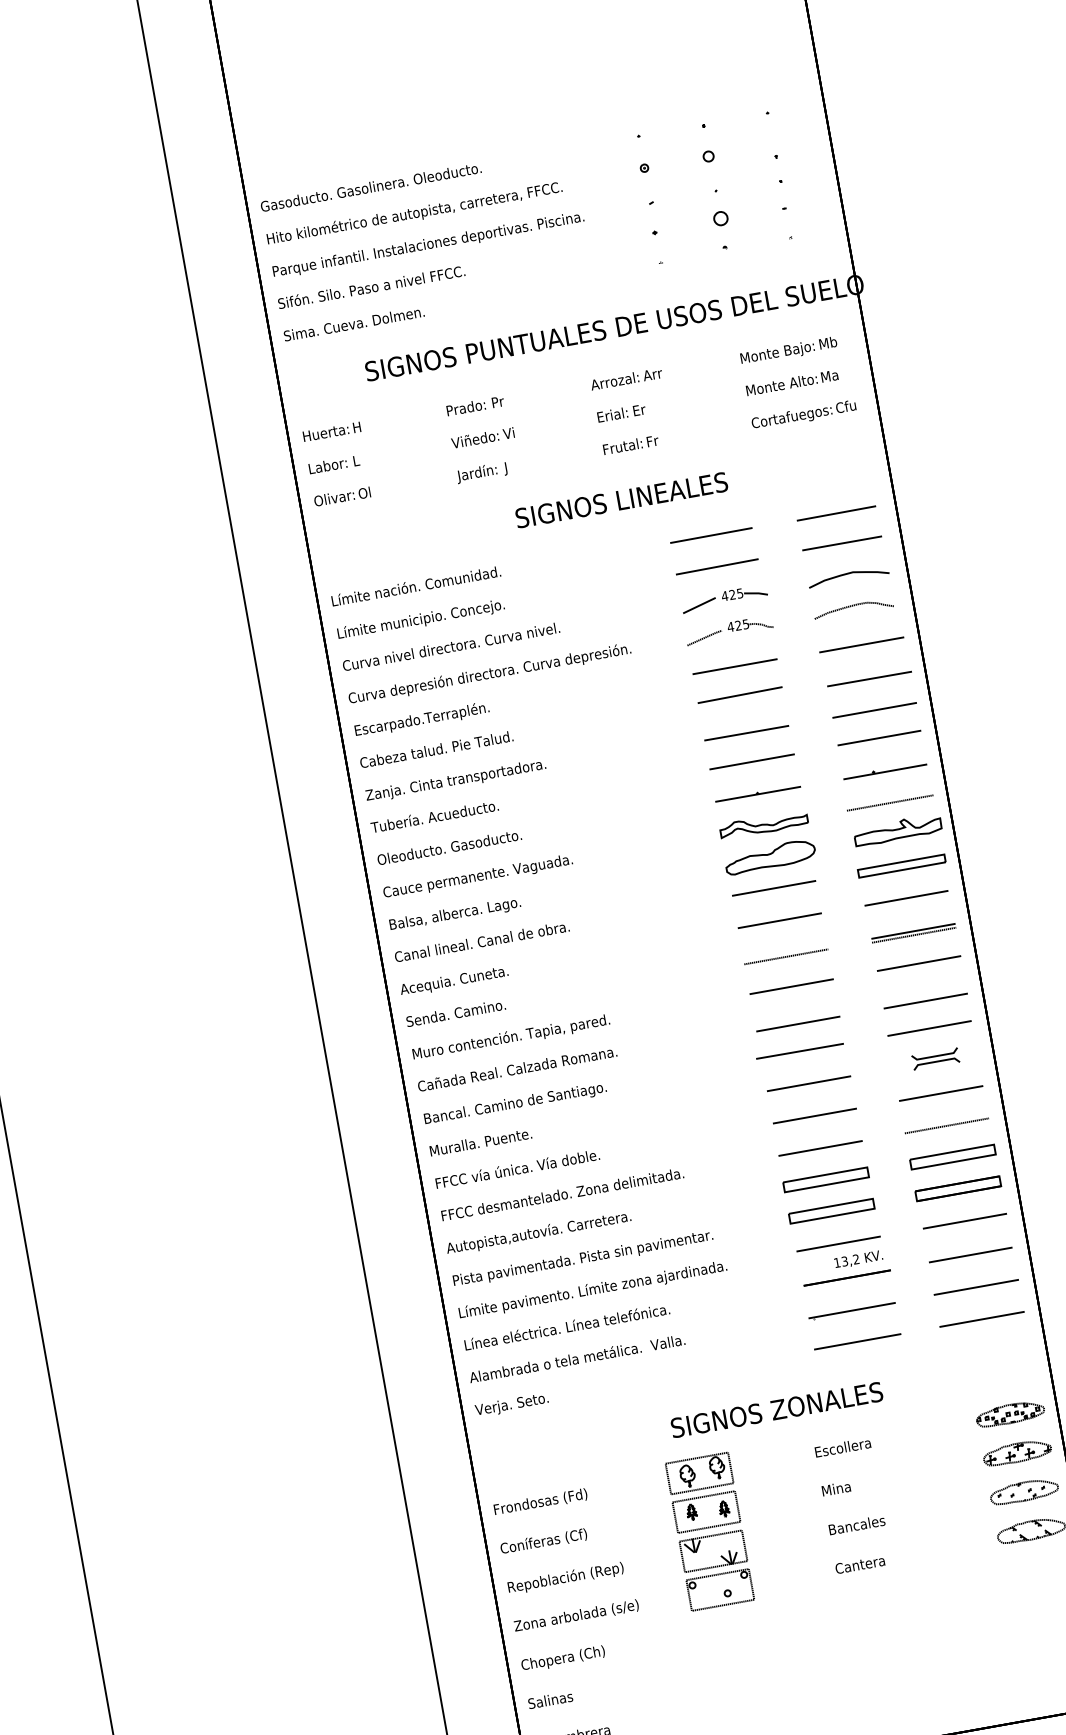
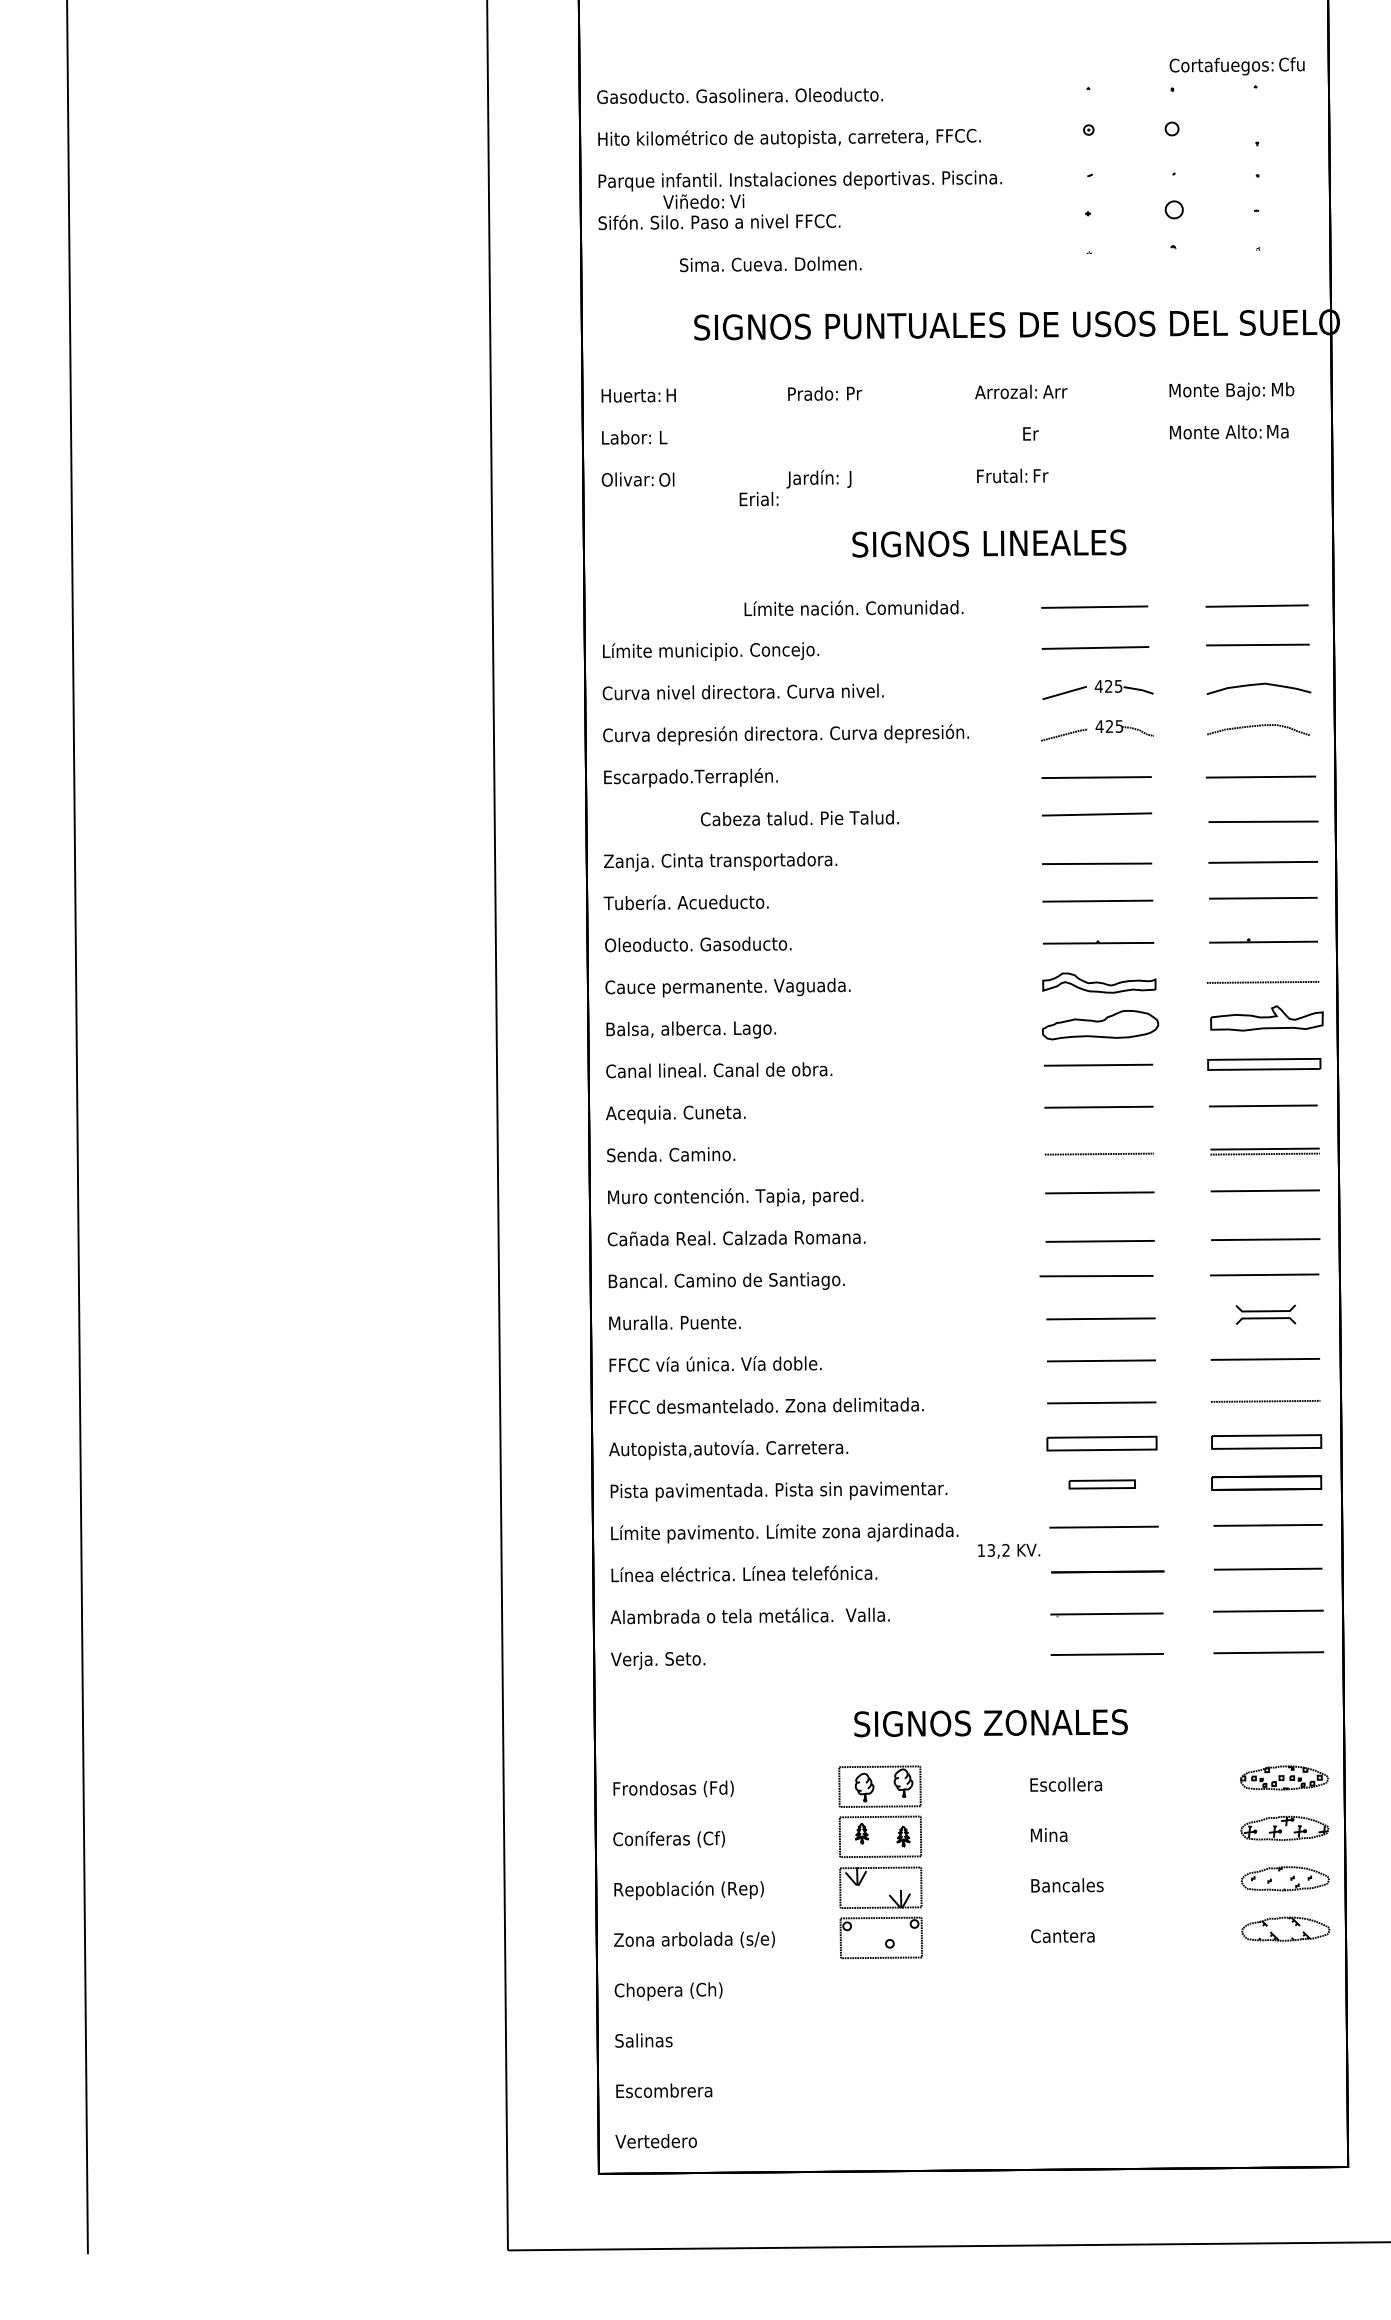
text: (354, 324) -> (770, 264), moved
text: (612, 414) -> (758, 498), moved
text: (803, 415) -> (1236, 66), moved
text: (482, 437) -> (703, 201), moved
text: (415, 585) -> (853, 607), moved
text: (436, 749) -> (799, 818), moved
part: (831, 1211) -> (1101, 1484), size x0.6
text: (858, 1259) -> (1009, 1550), moved

